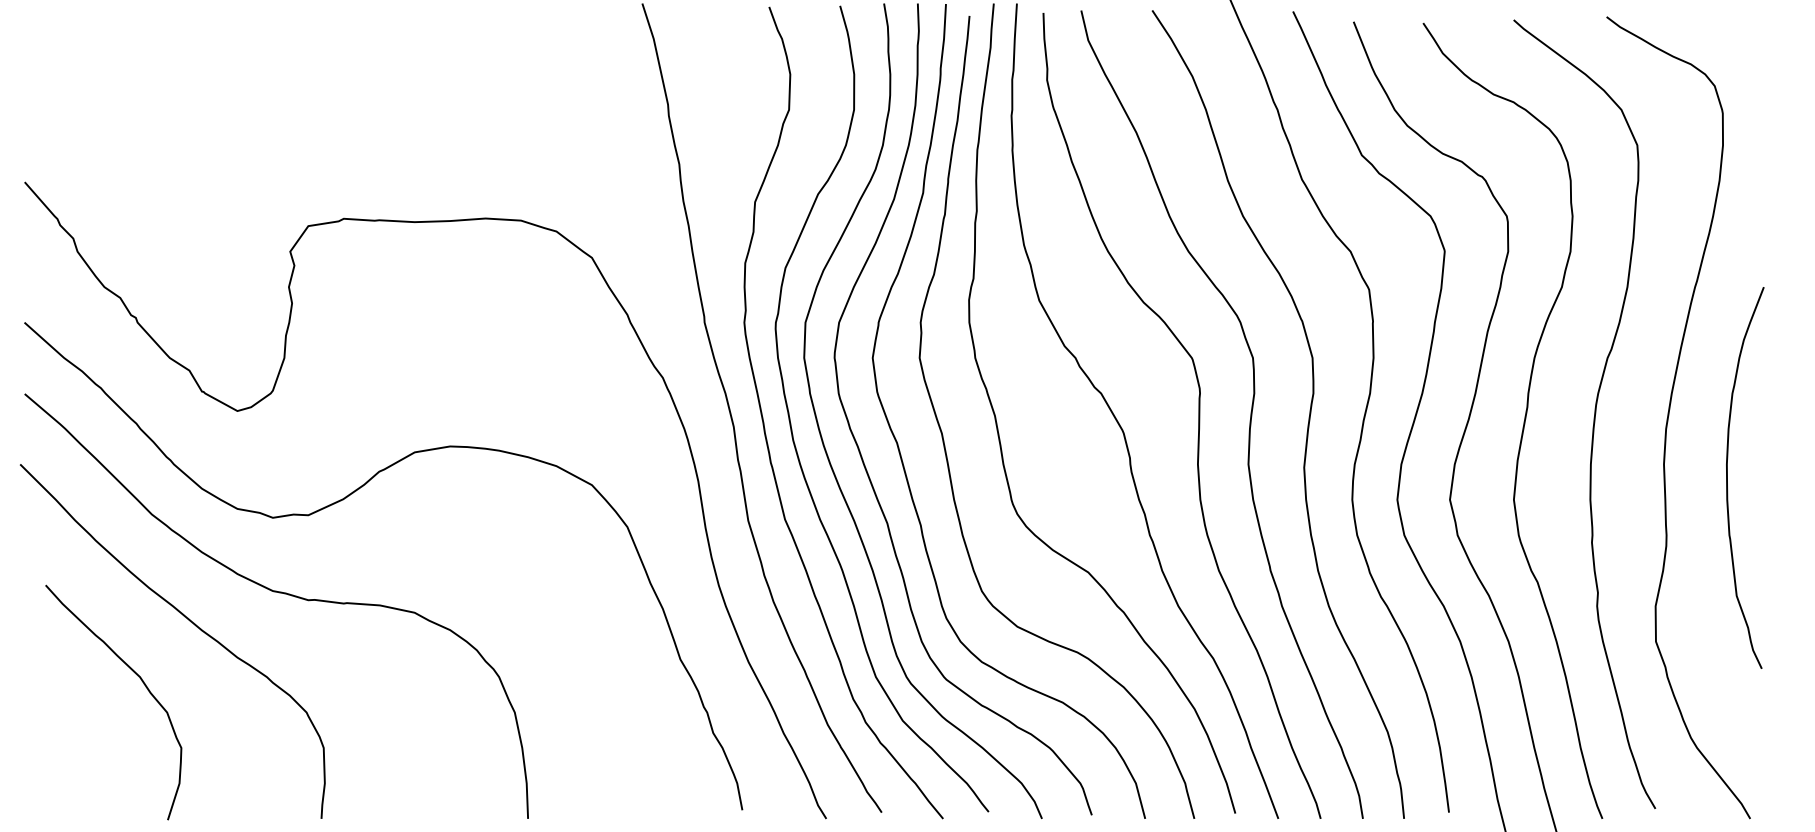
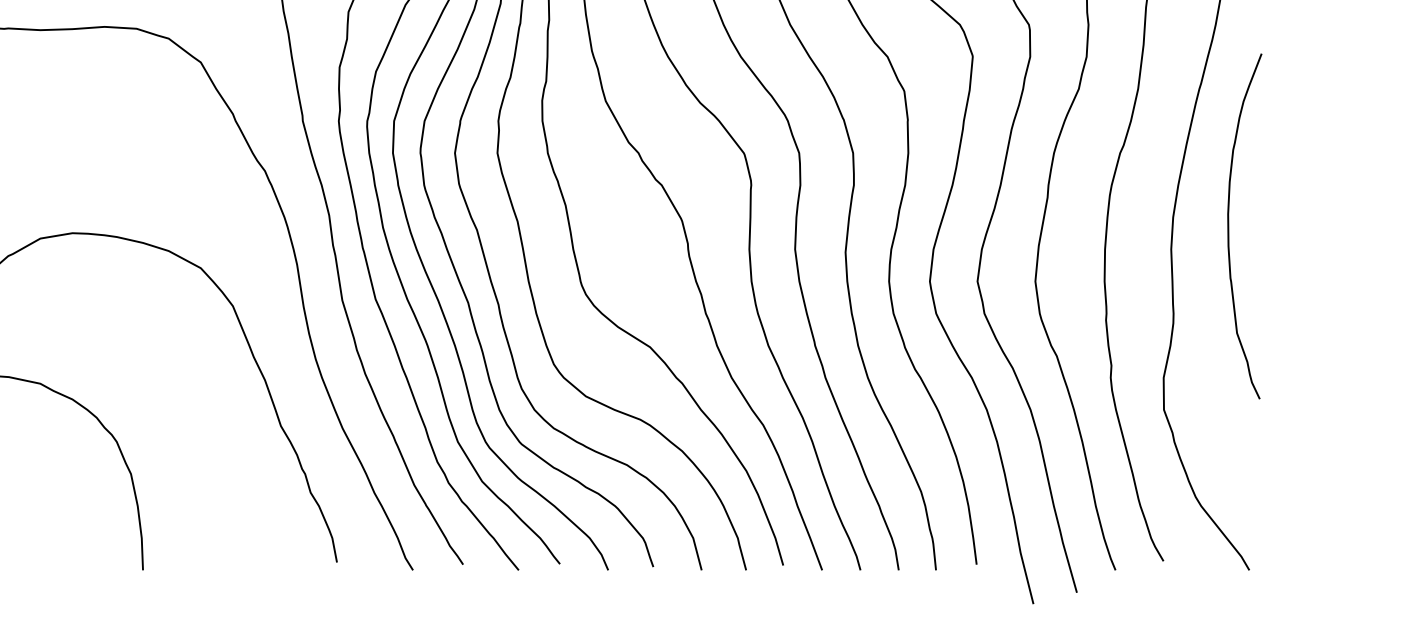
curve: (1727, 477) -> (1228, 226), moved

